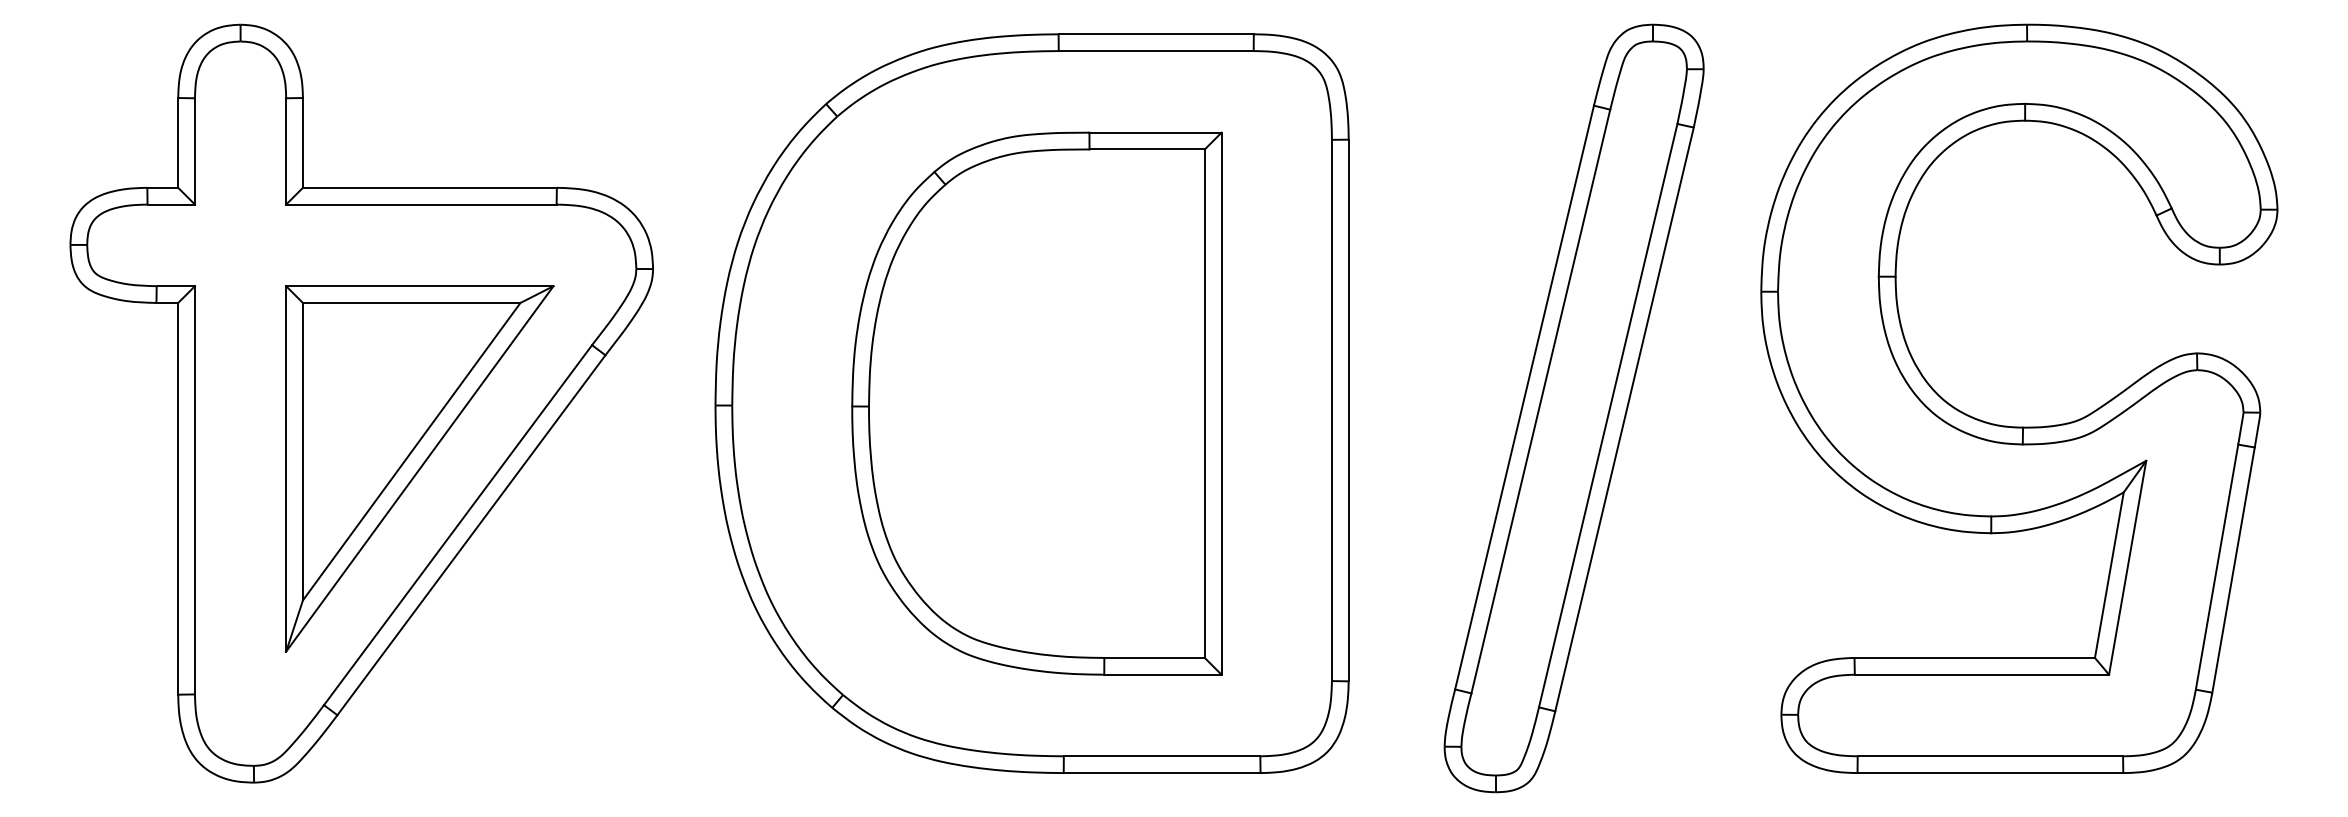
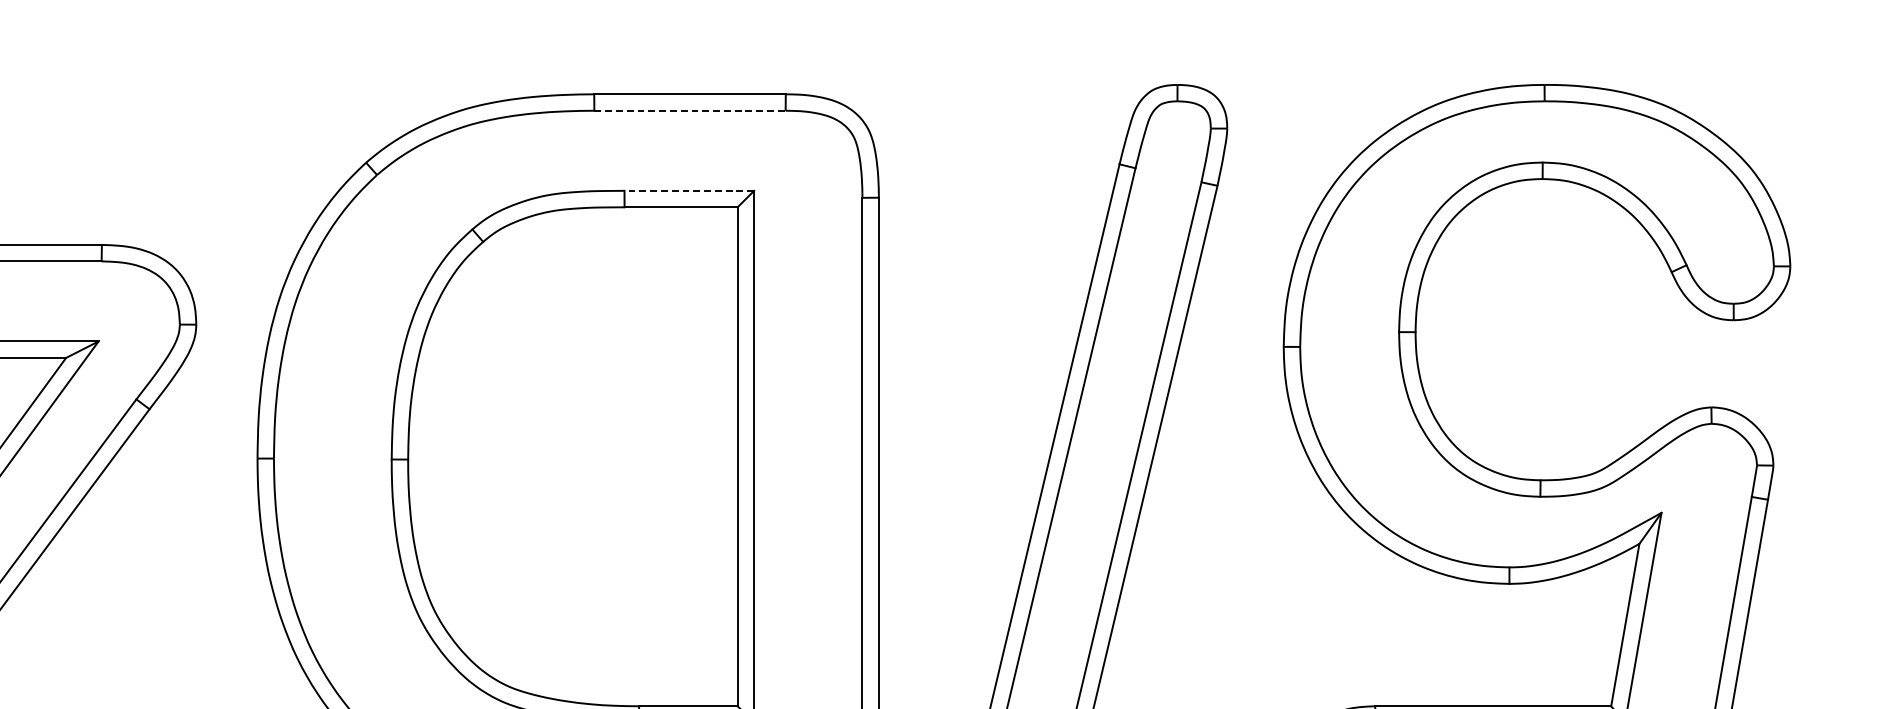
line: (1156, 51) -> (690, 111), solid -> dashed
line: (1155, 132) -> (689, 190), solid -> dashed

